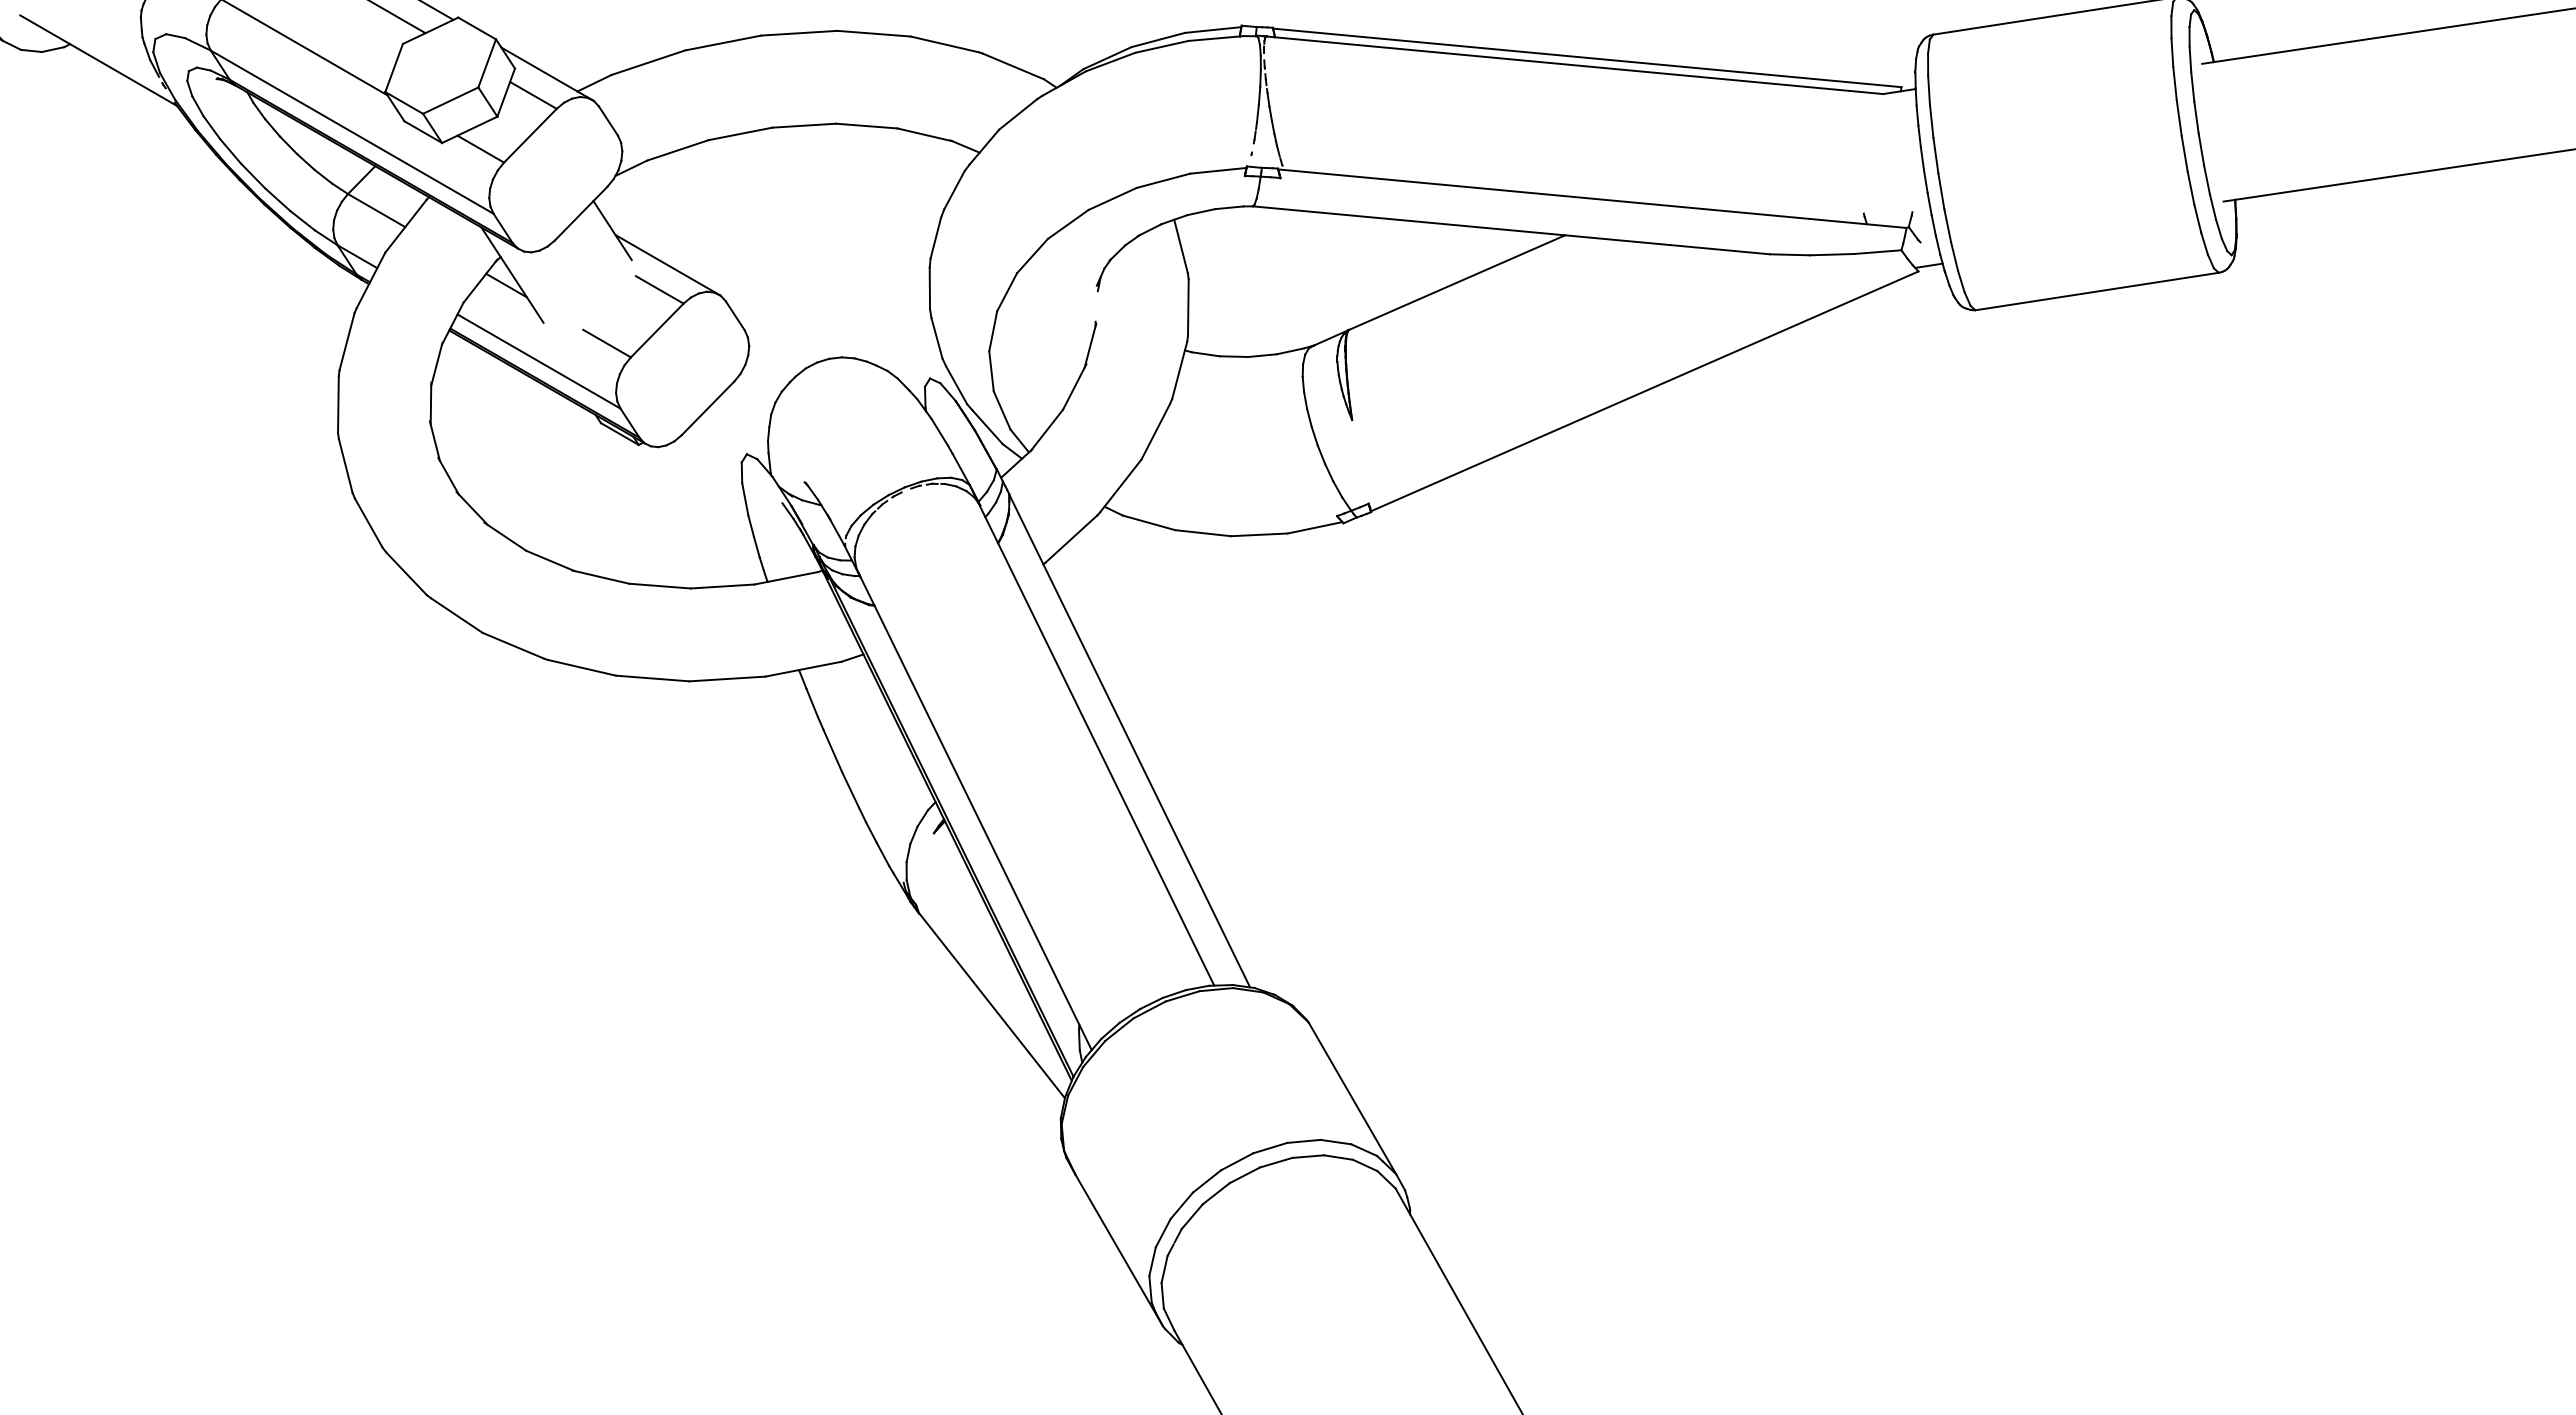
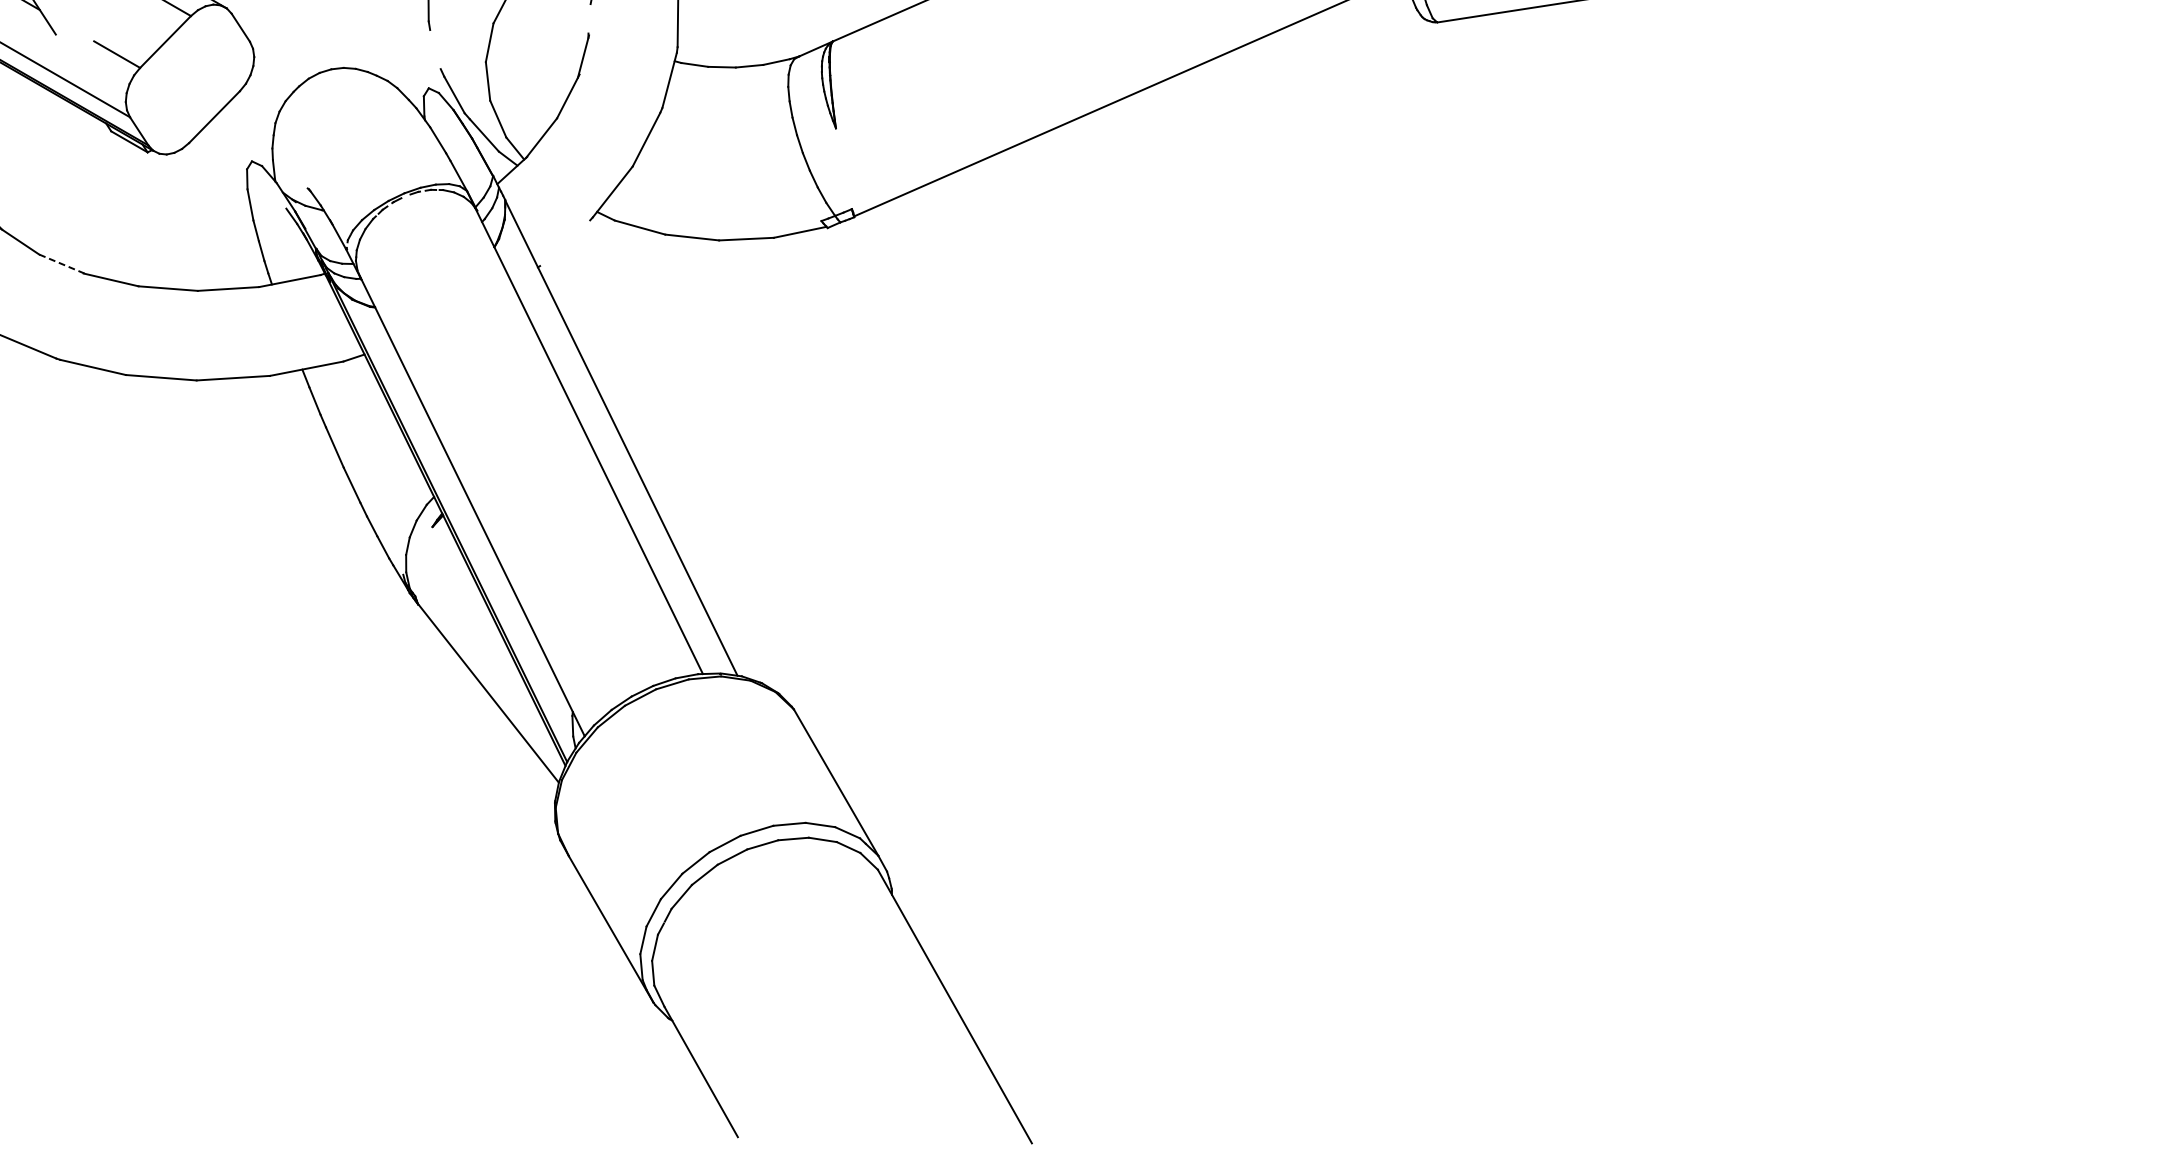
line: (936, 338) -> (434, 49), removed
line: (1071, 538) -> (565, 242), removed
line: (550, 561) -> (62, 264), solid -> dashed

